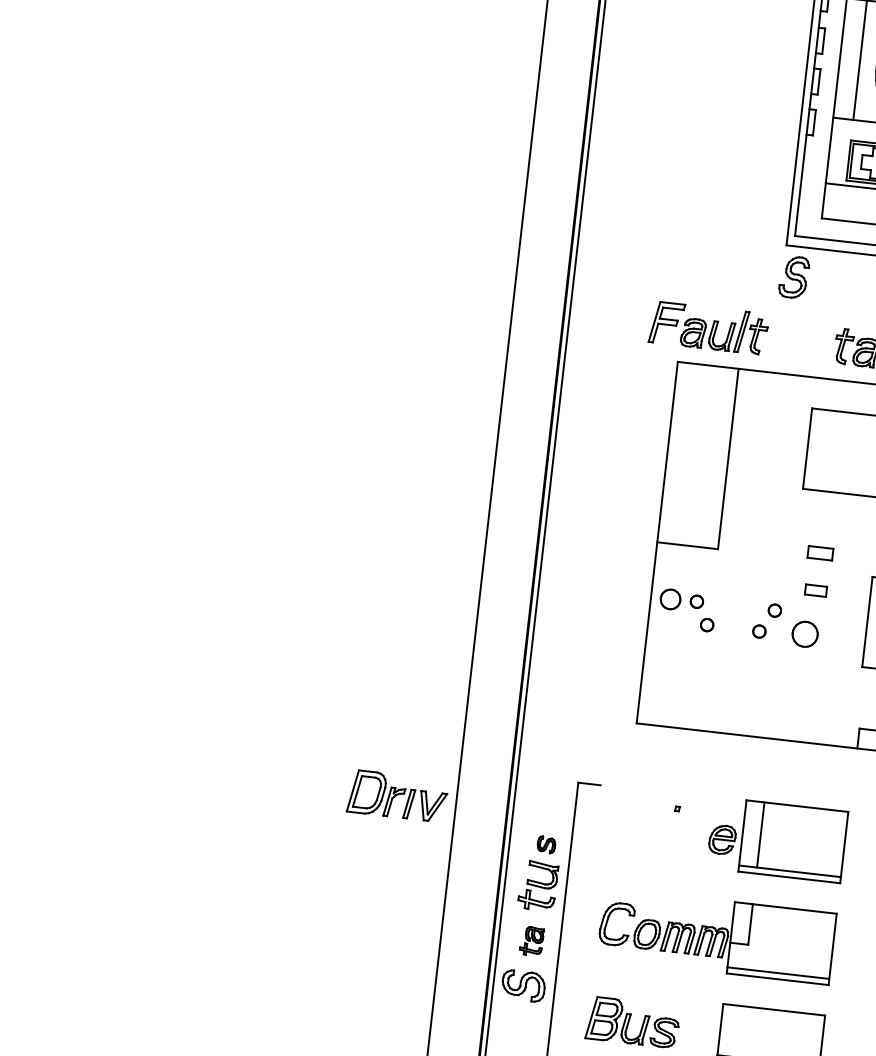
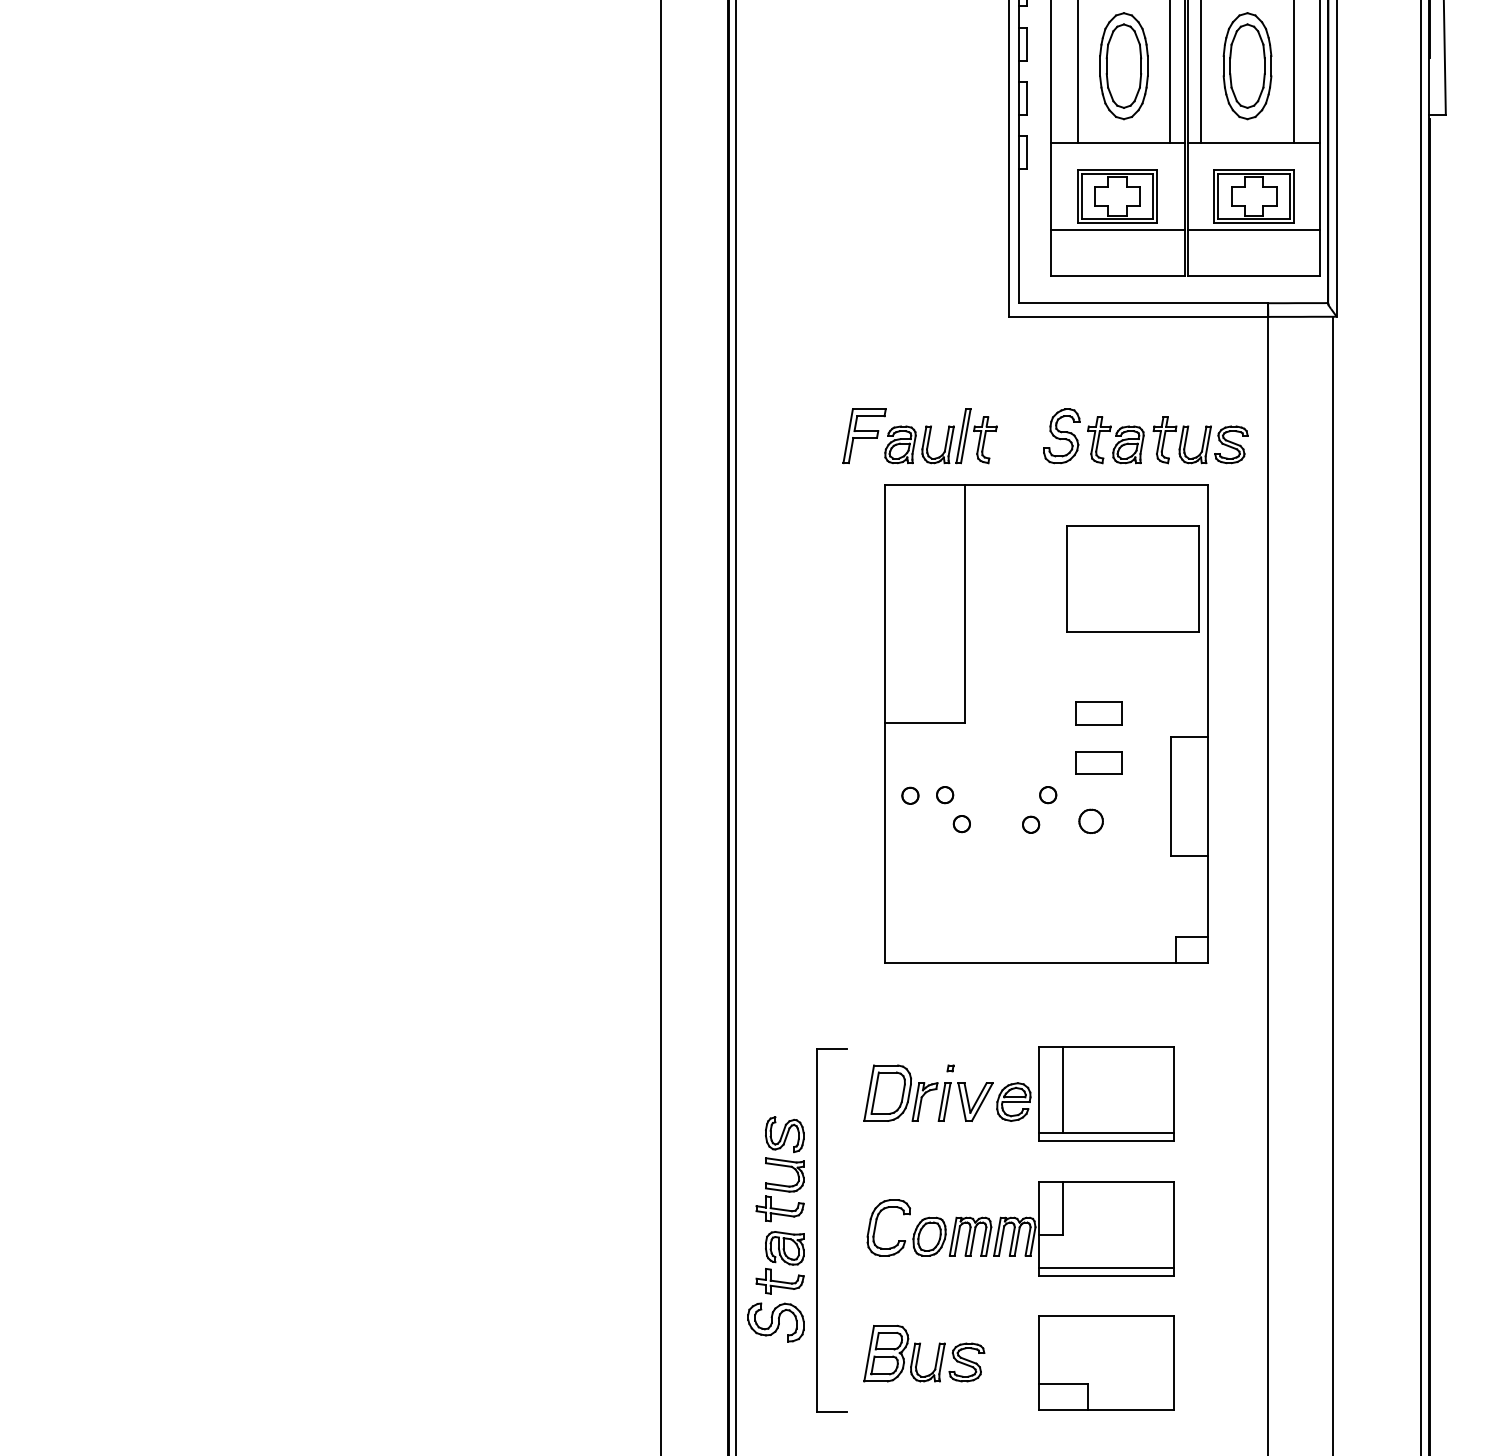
part: (793, 277) -> (1061, 436), moved
part: (819, 553) -> (1098, 713), size x1.43
part: (815, 590) -> (1098, 762), size x1.67
part: (670, 599) -> (910, 795), size x0.62
part: (804, 633) -> (1090, 820), size x0.71
part: (397, 795) -> (928, 1092), moved
part: (546, 844) -> (784, 1134), size x1.67
part: (531, 940) -> (779, 1262), size x1.67

